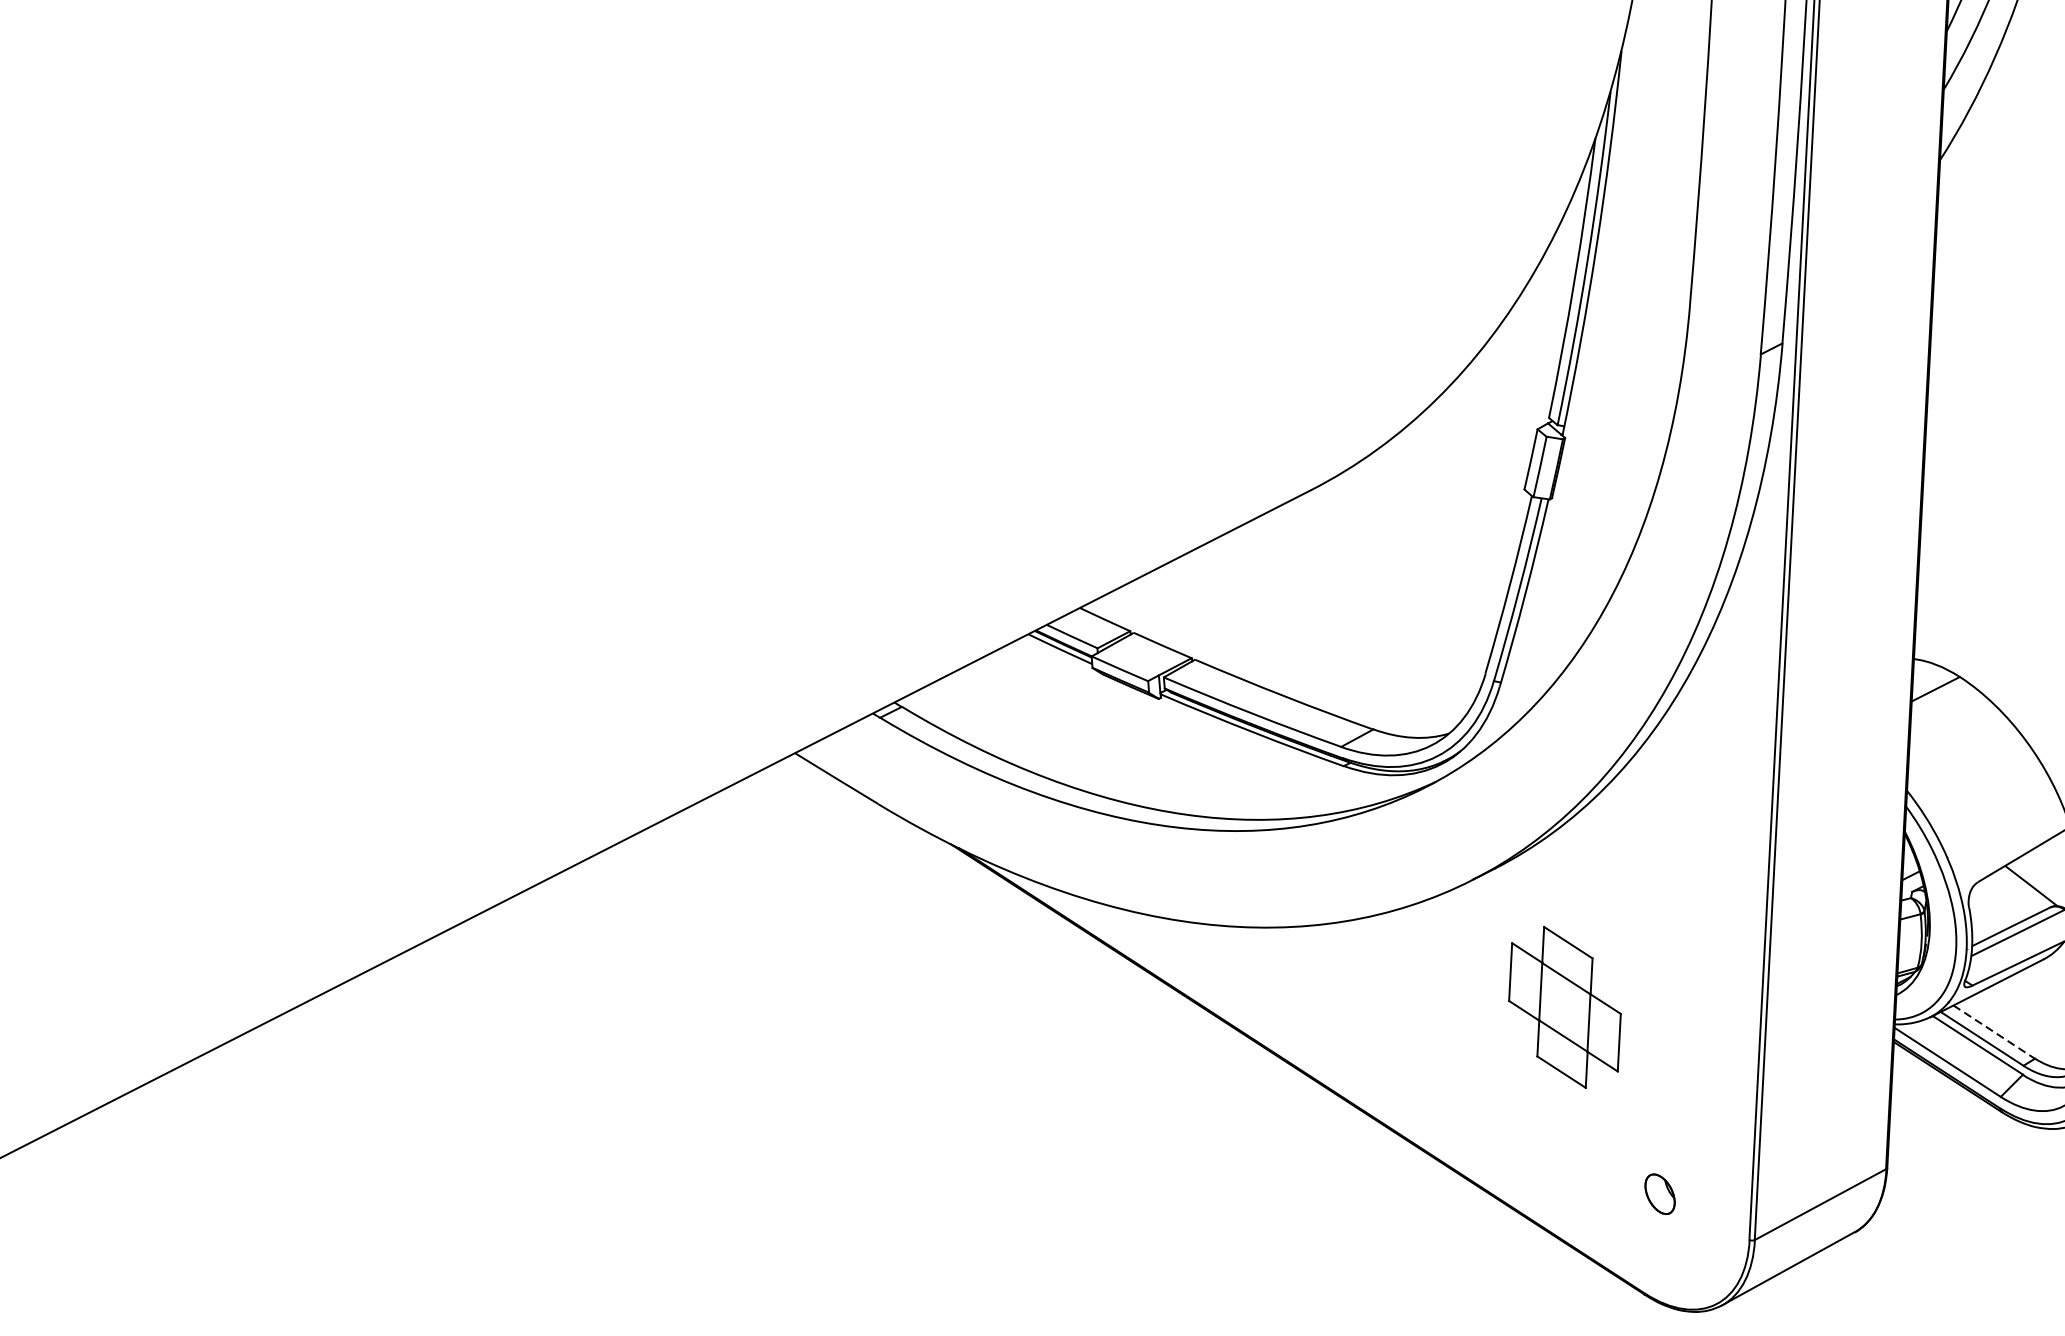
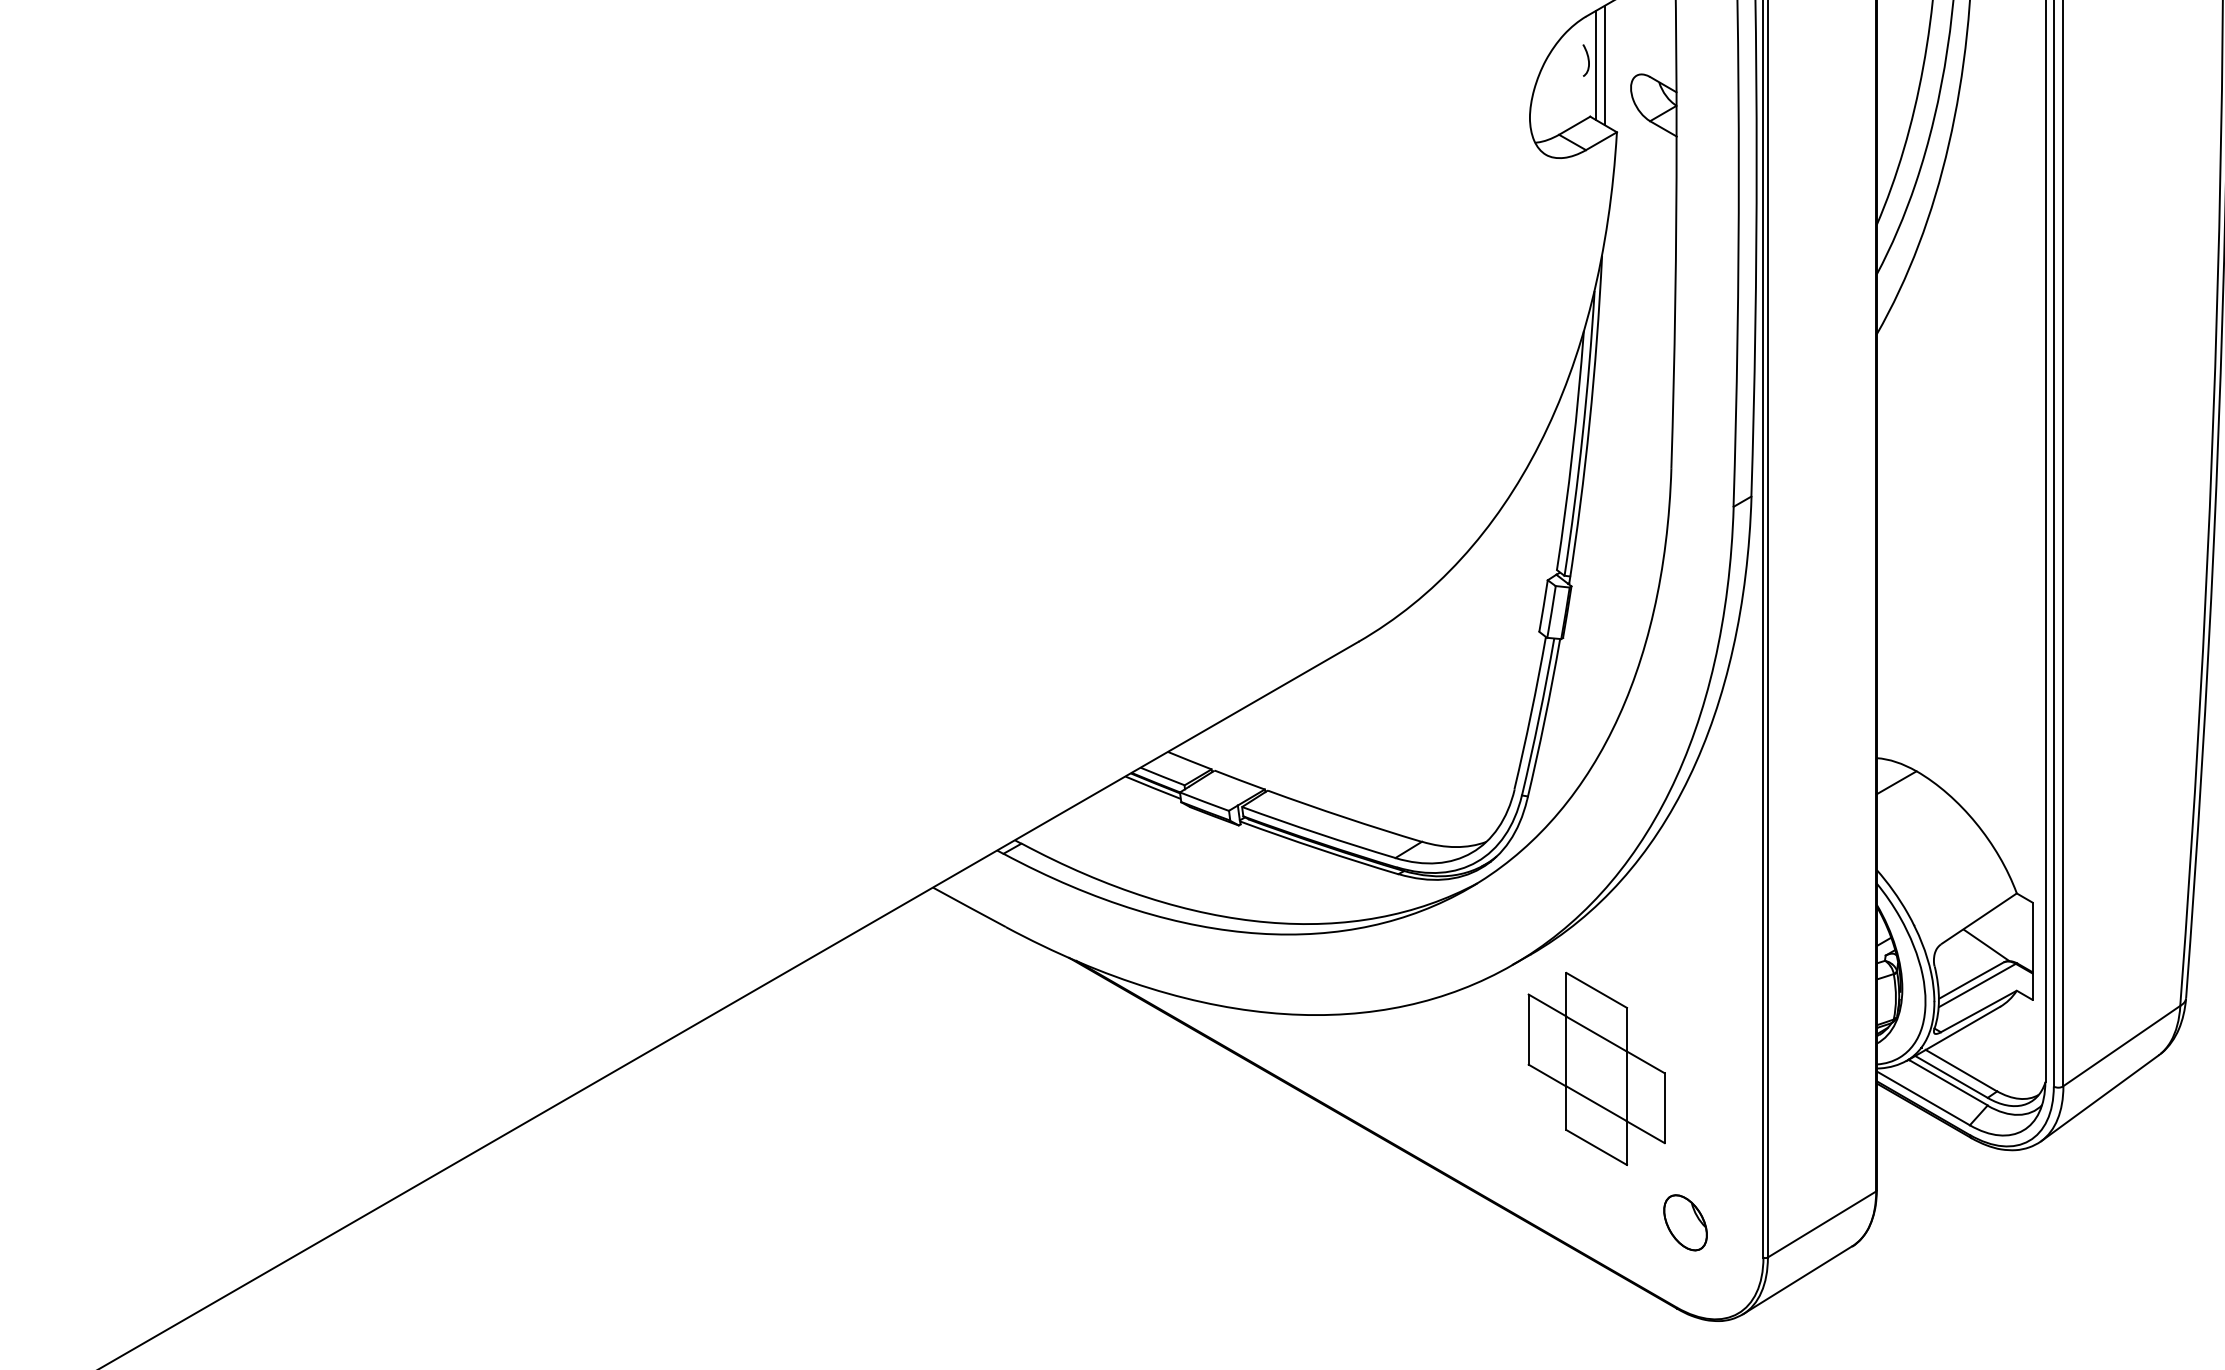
part: (1564, 1007) -> (1596, 1068), size x1.43
line: (1994, 1031) -> (1961, 1070), dashed -> solid
part: (1660, 1193) -> (1685, 1222), size x1.67

